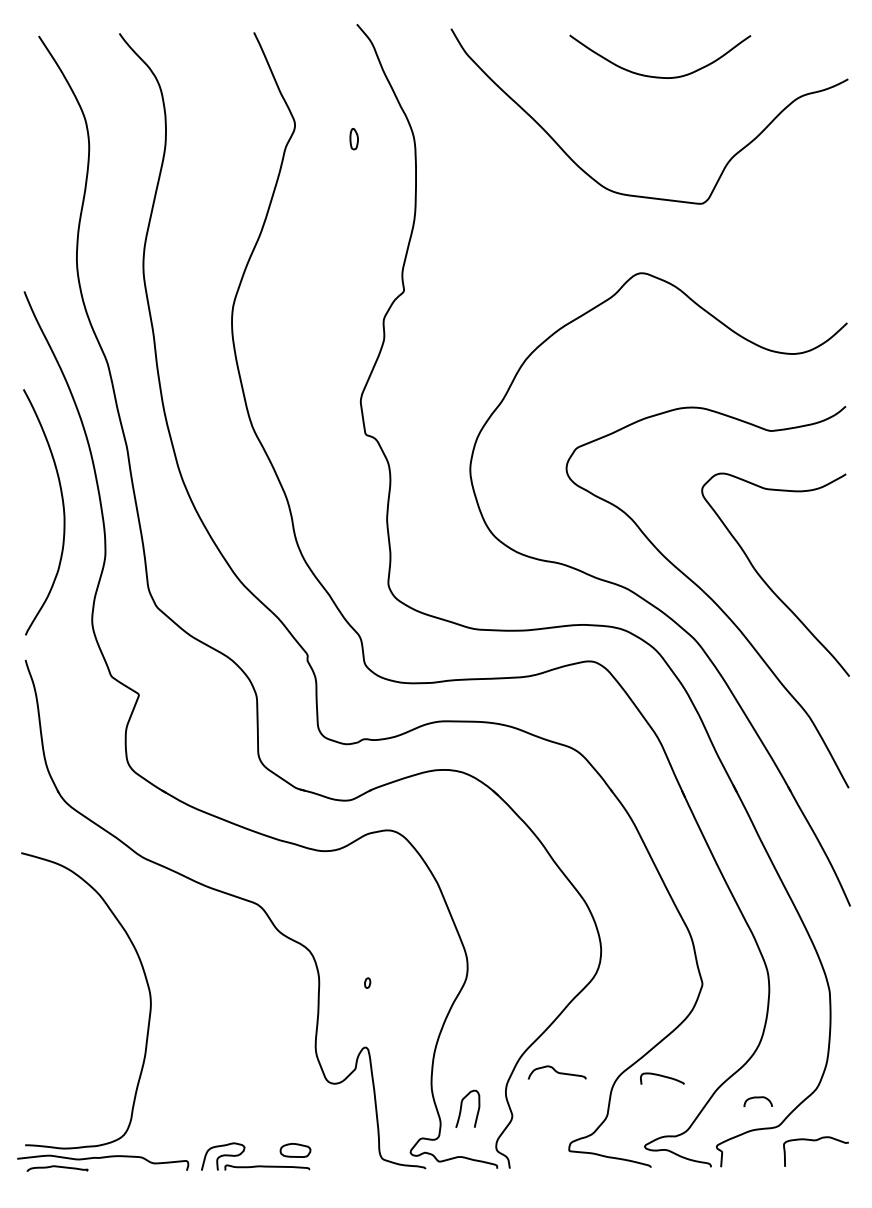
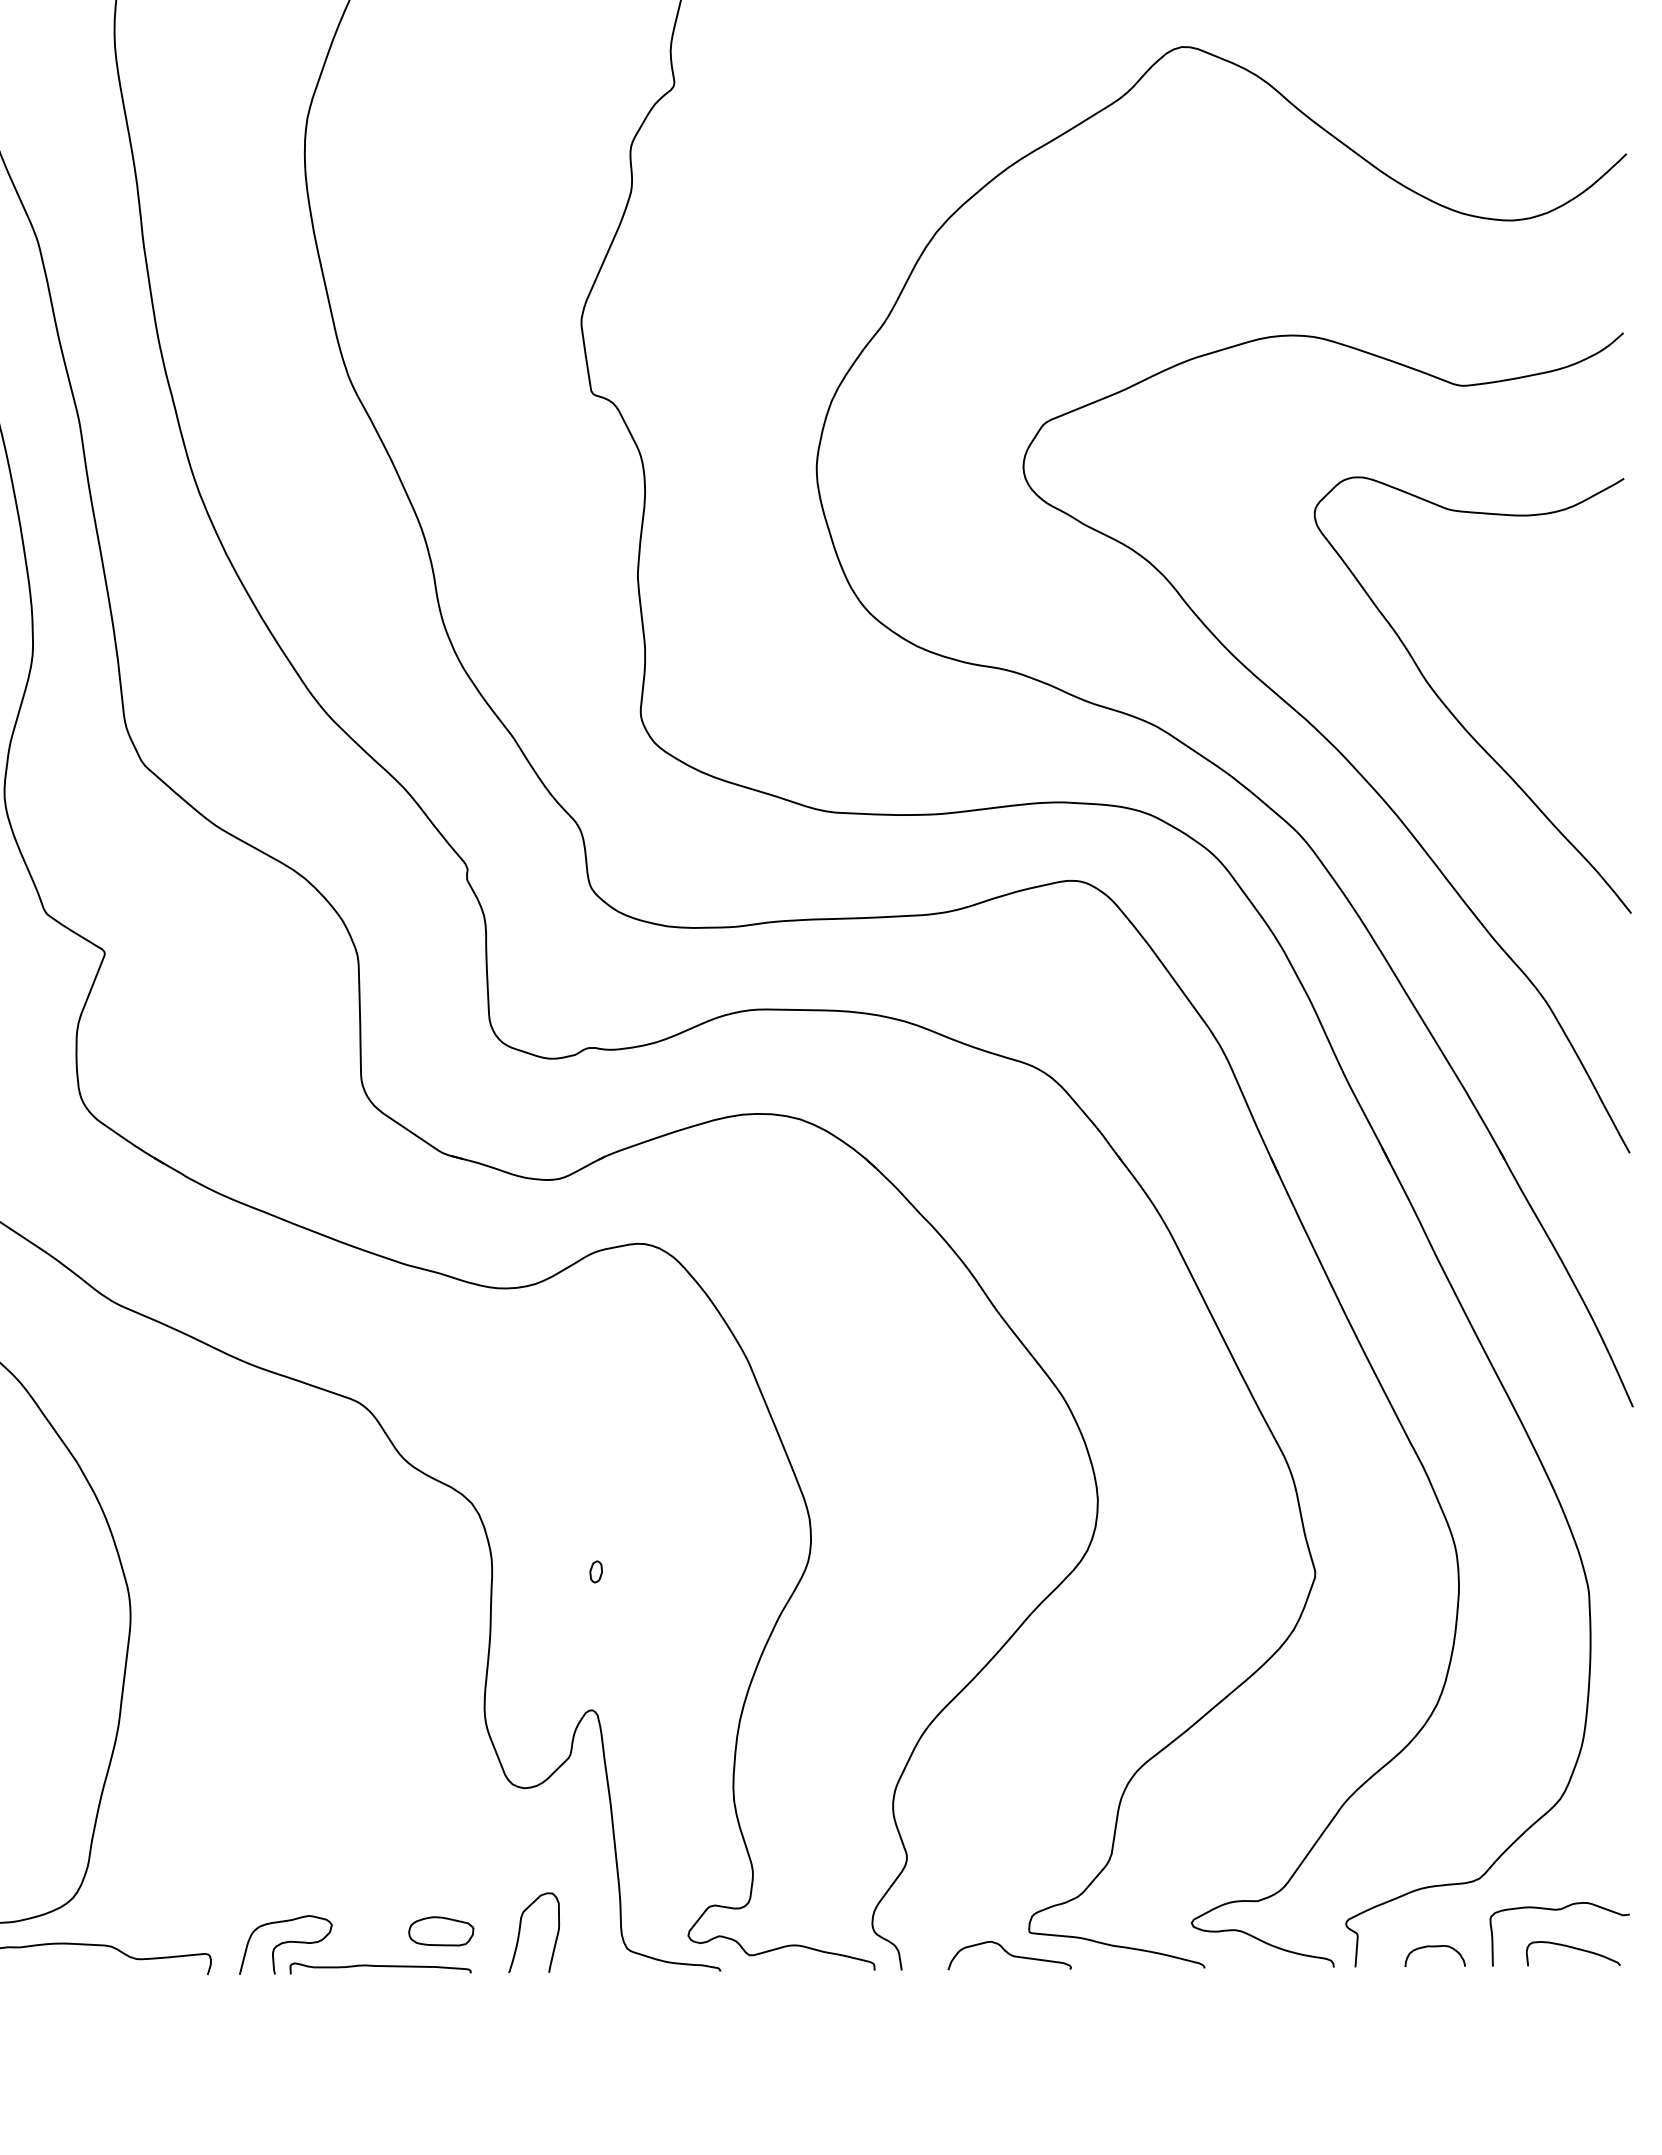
curve: (556, 1072) -> (1008, 1955), moved
curve: (663, 1077) -> (1575, 1950), moved
curve: (757, 1098) -> (1433, 1948), moved
curve: (462, 1106) -> (522, 1927), moved

